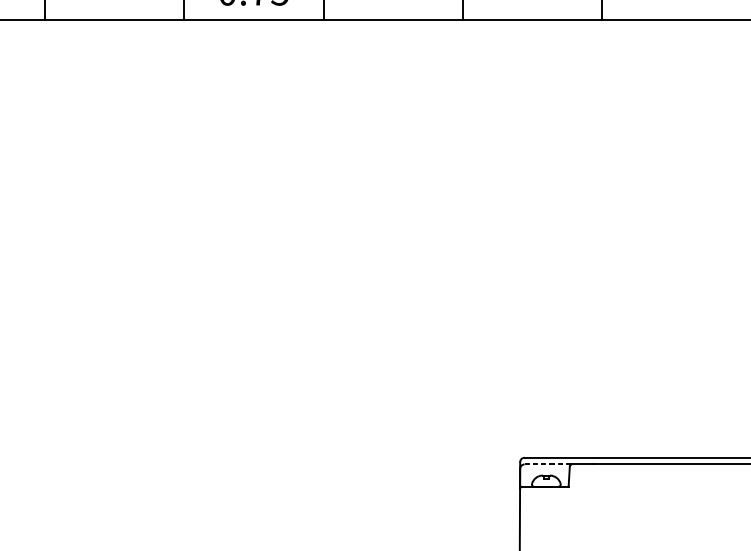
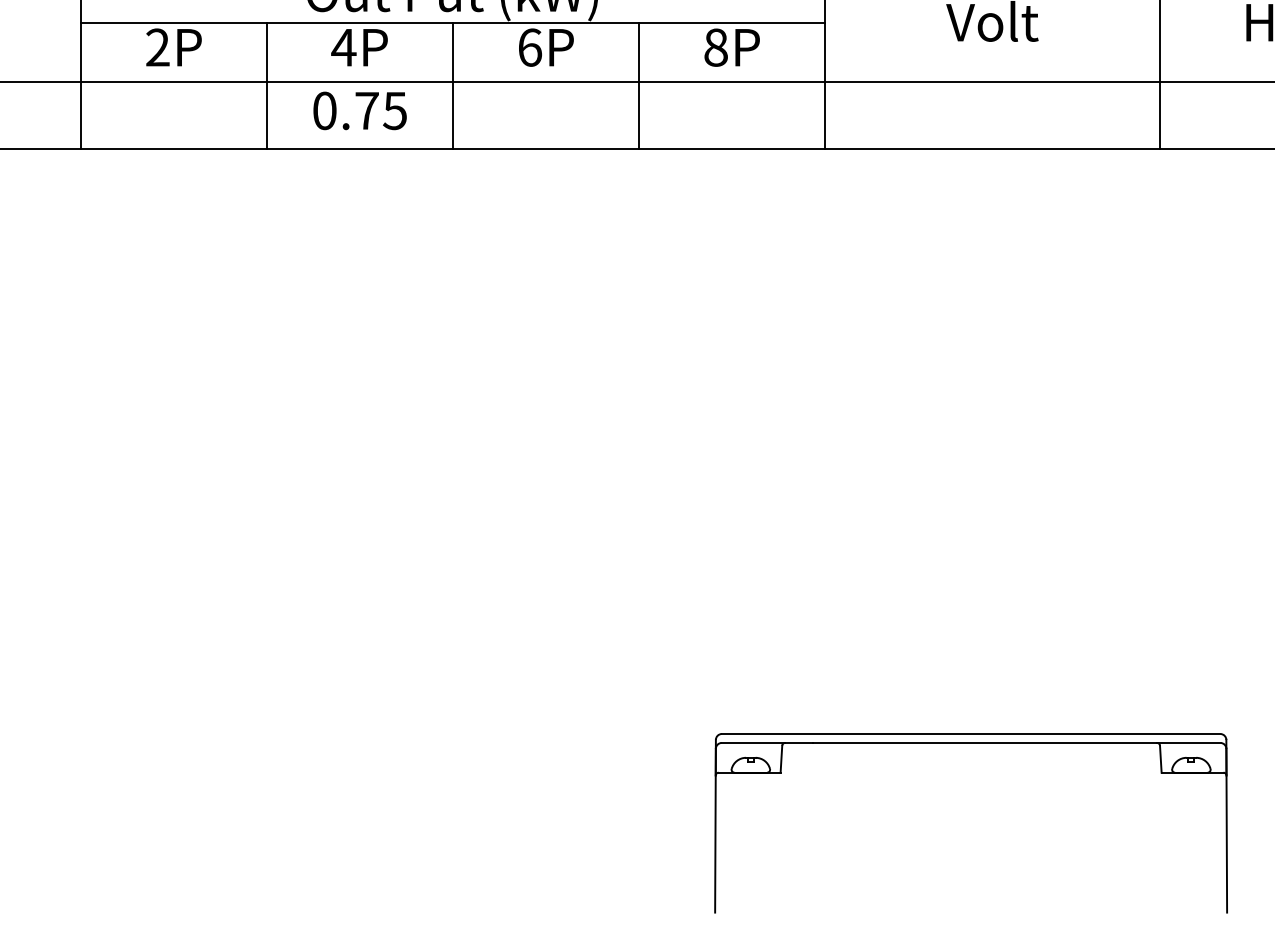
line: (548, 464) -> (753, 742), dashed -> solid

